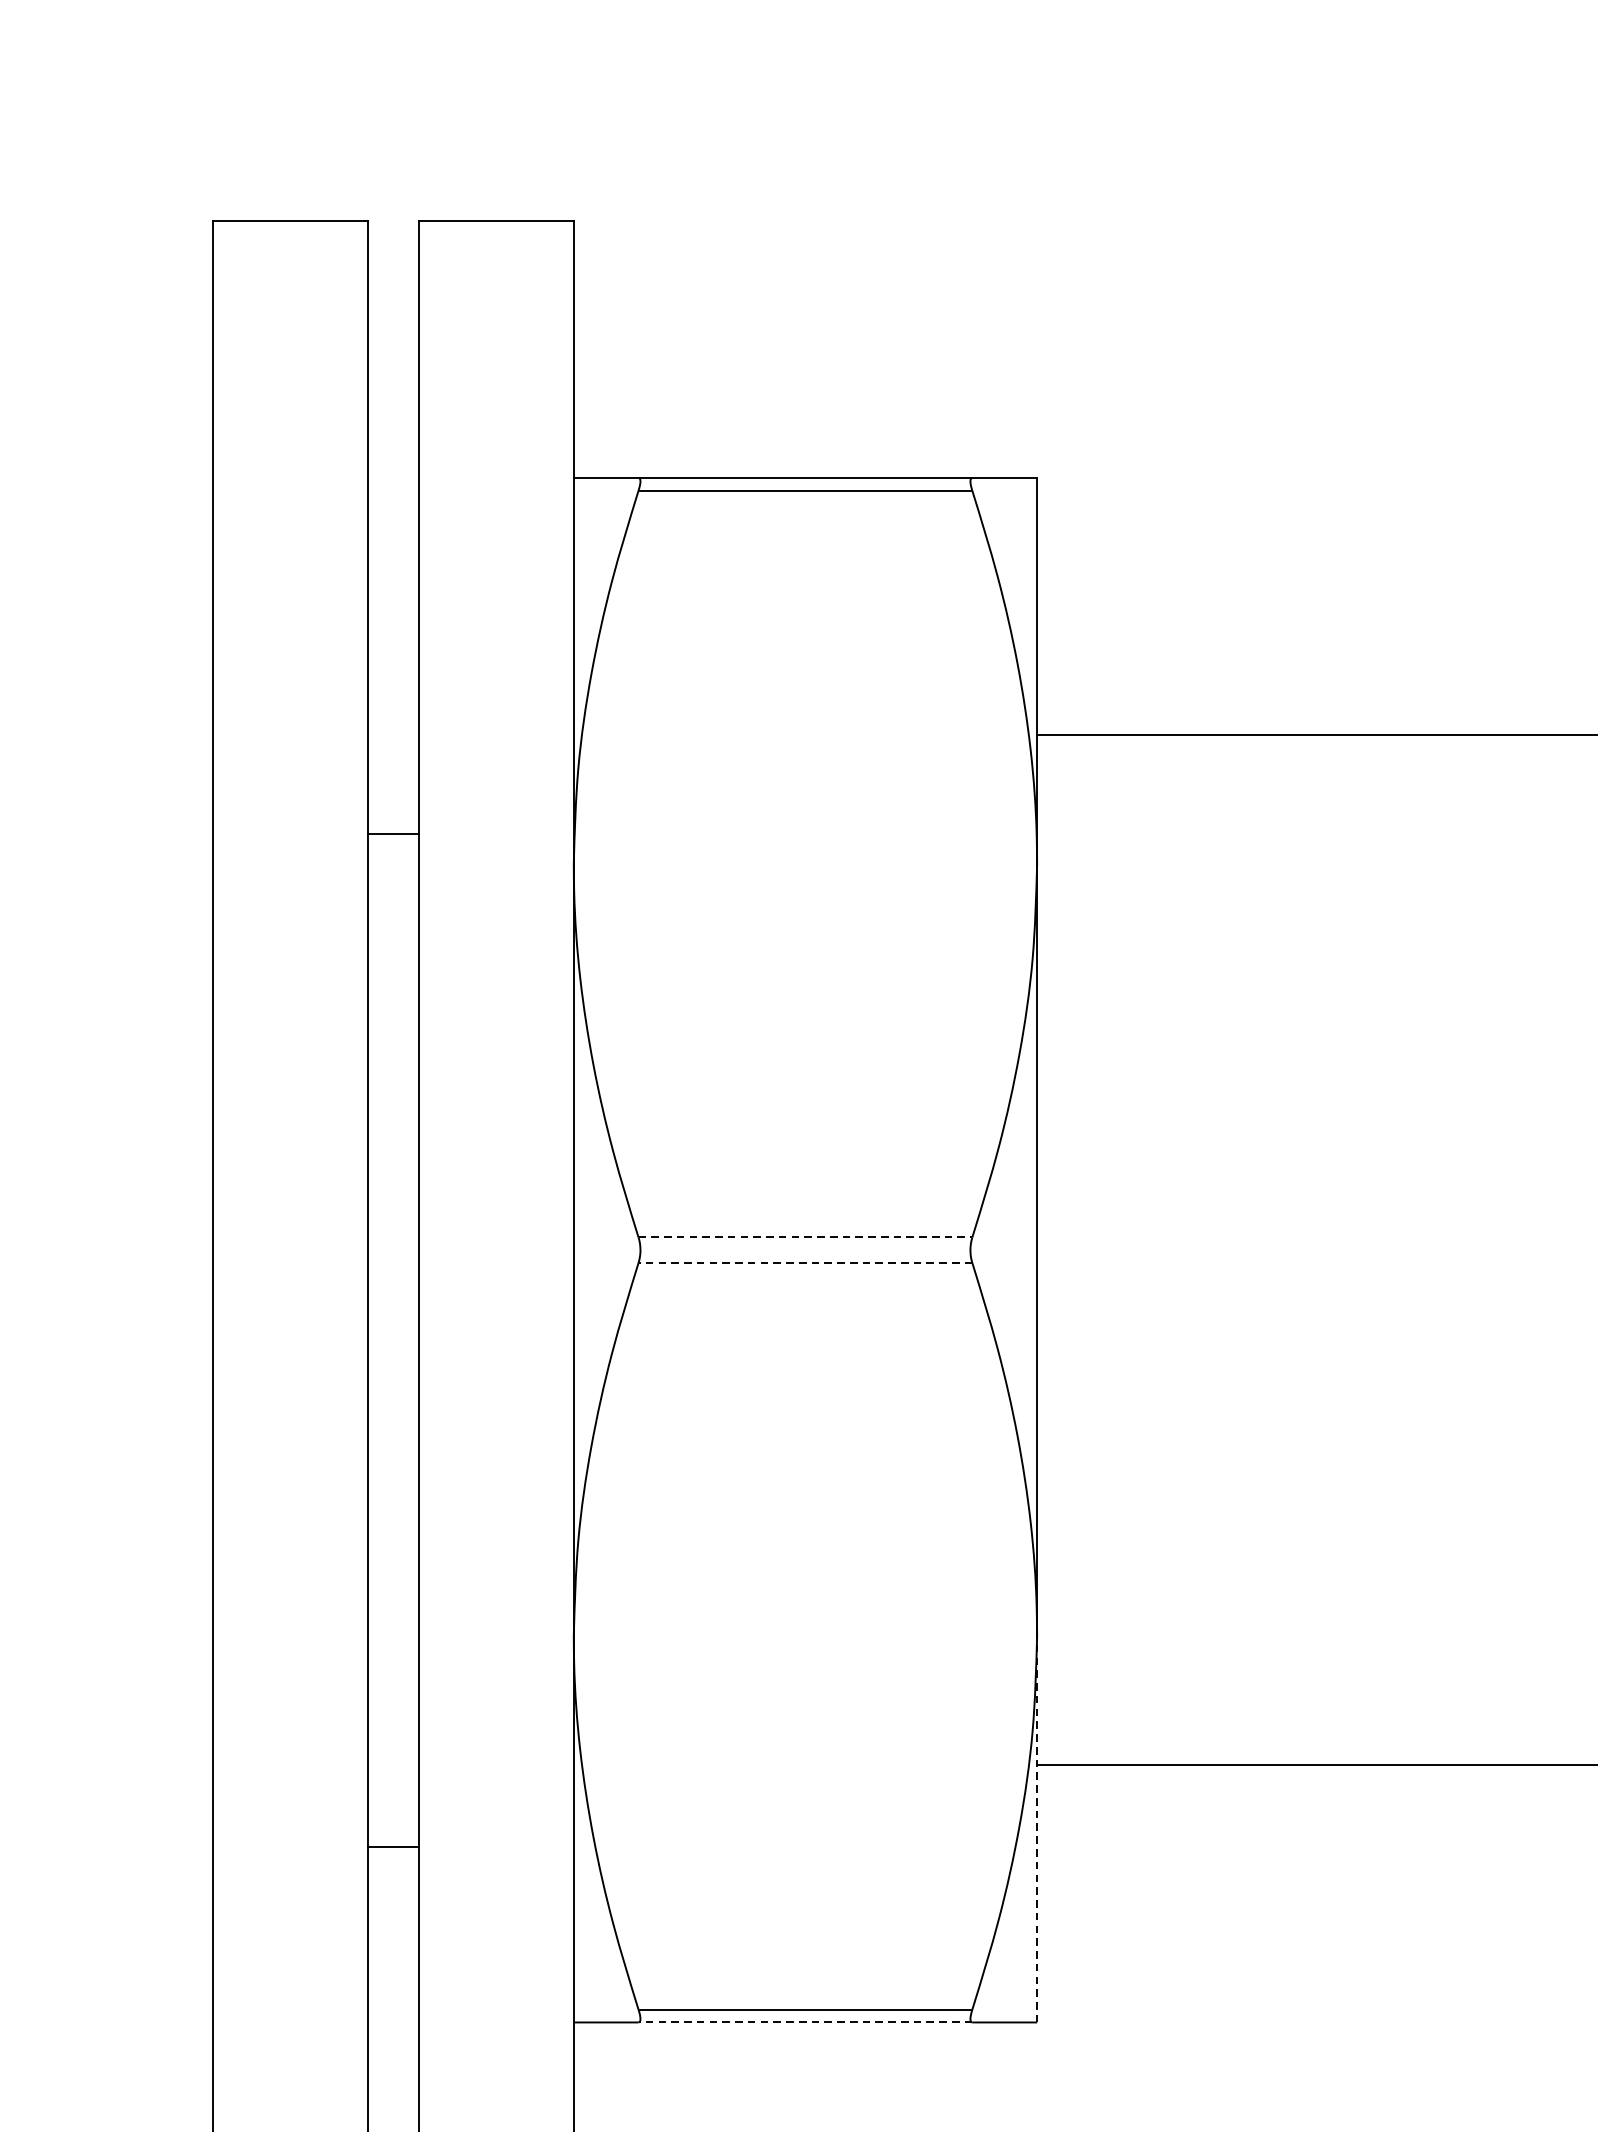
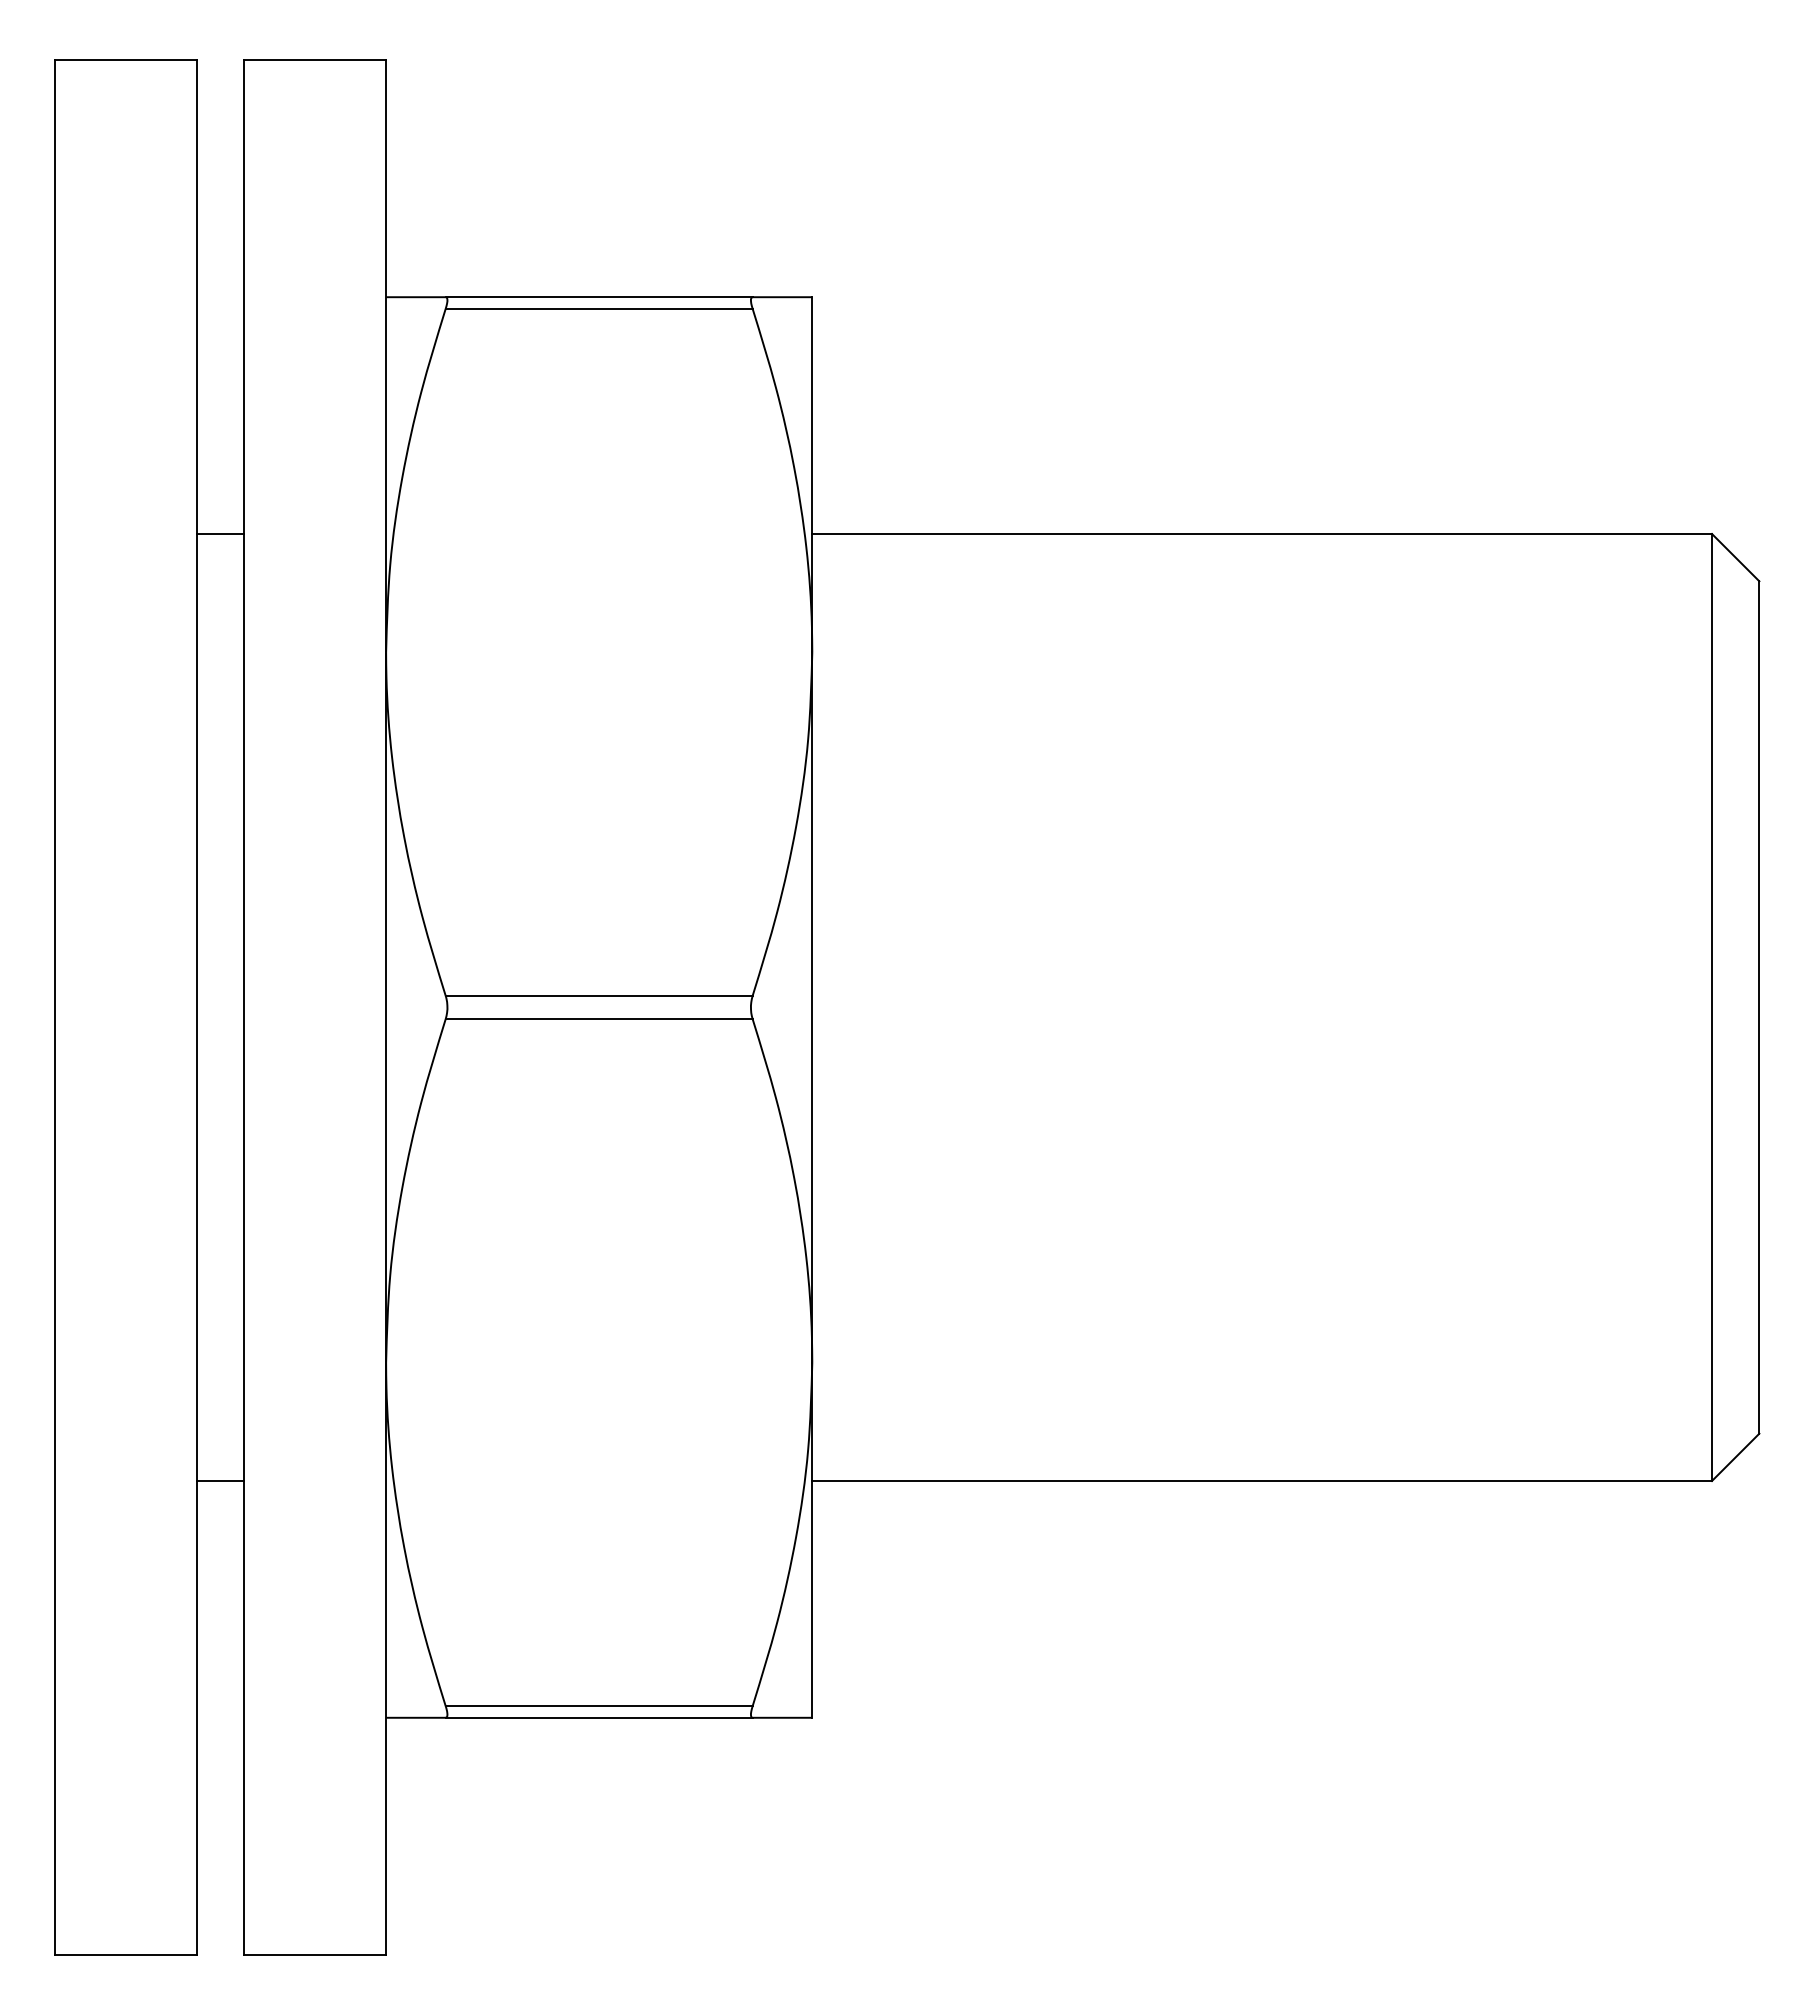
line: (393, 833) -> (220, 533), moved
line: (805, 1237) -> (599, 995), dashed -> solid
line: (805, 1263) -> (599, 1019), dashed -> solid
line: (1037, 1829) -> (812, 1540), dashed -> solid
line: (393, 1847) -> (220, 1481), moved
line: (805, 2022) -> (599, 1717), dashed -> solid

